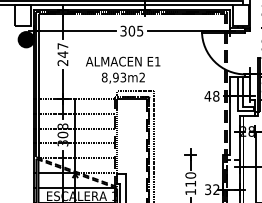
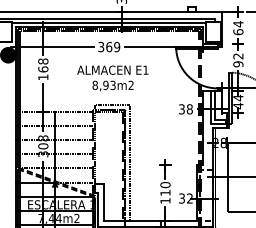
text: (136, 30) -> (113, 46), 305 -> 369
text: (63, 54) -> (43, 69), 247 -> 168
text: (122, 70) -> (112, 78), moved
text: (207, 96) -> (181, 109), 48 -> 38

